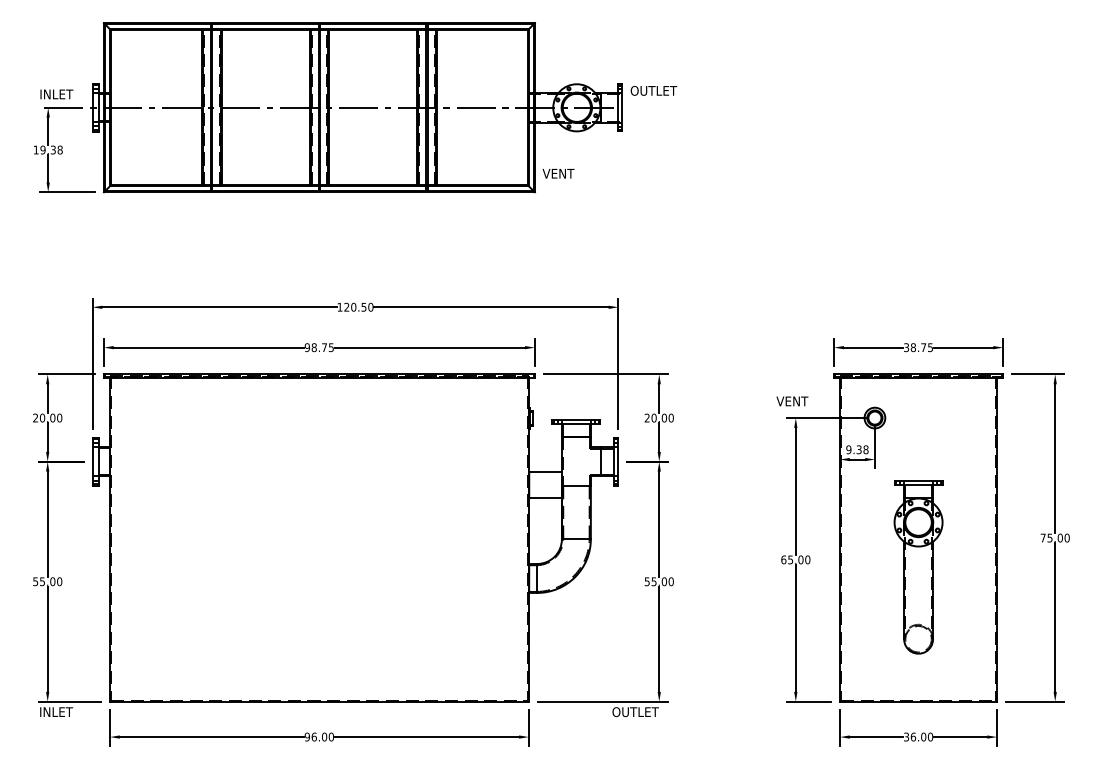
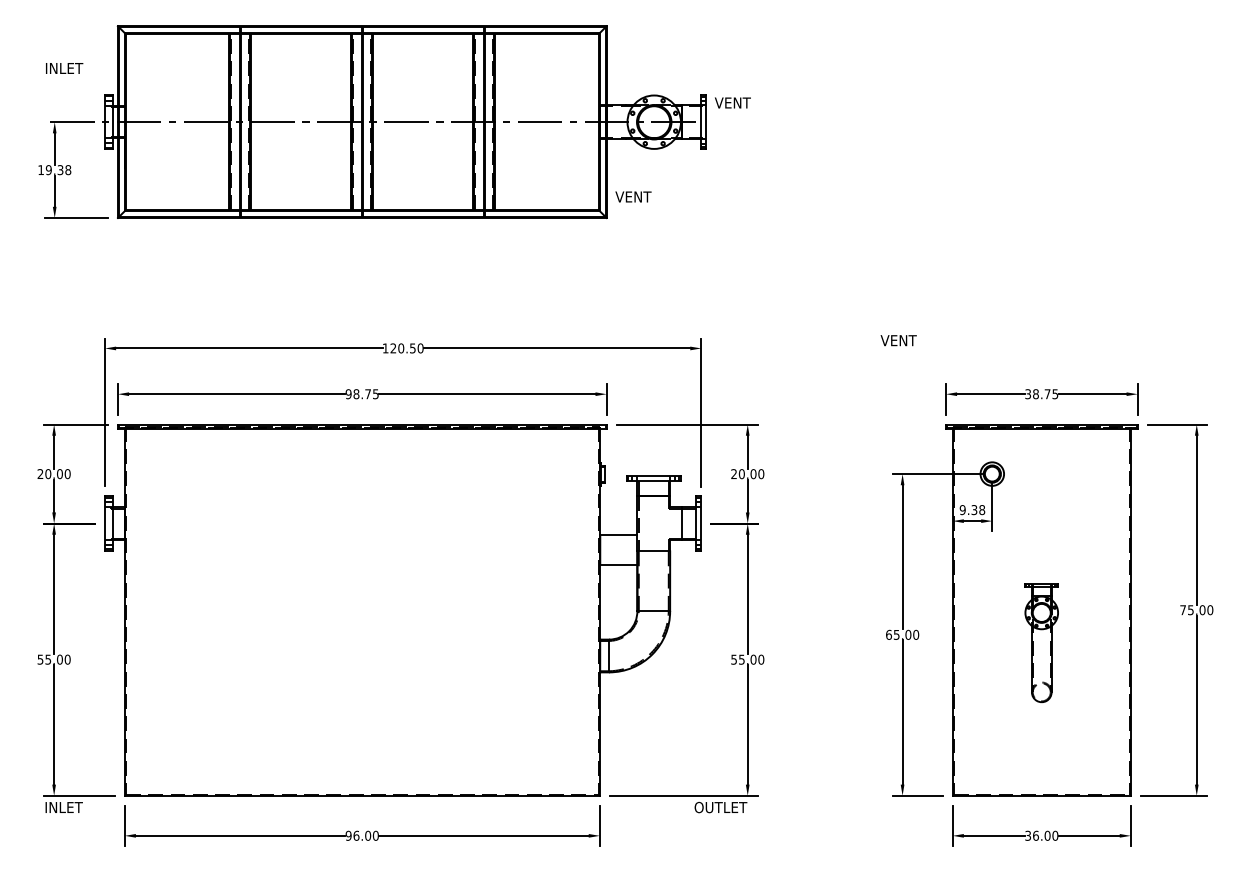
text: (653, 90) -> (741, 102), OUTLET -> VENT
text: (56, 94) -> (64, 68), moved
text: (792, 401) -> (898, 340), moved
part: (918, 567) -> (1041, 643), size x0.6

